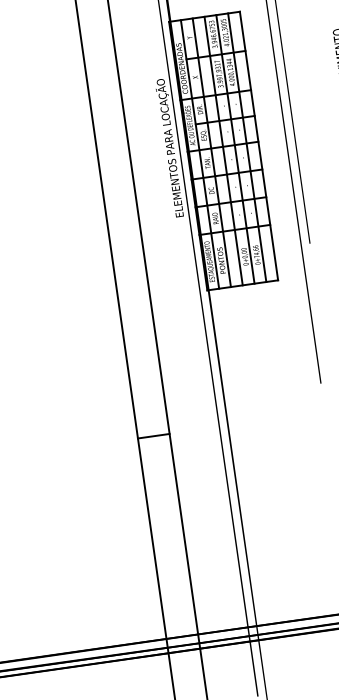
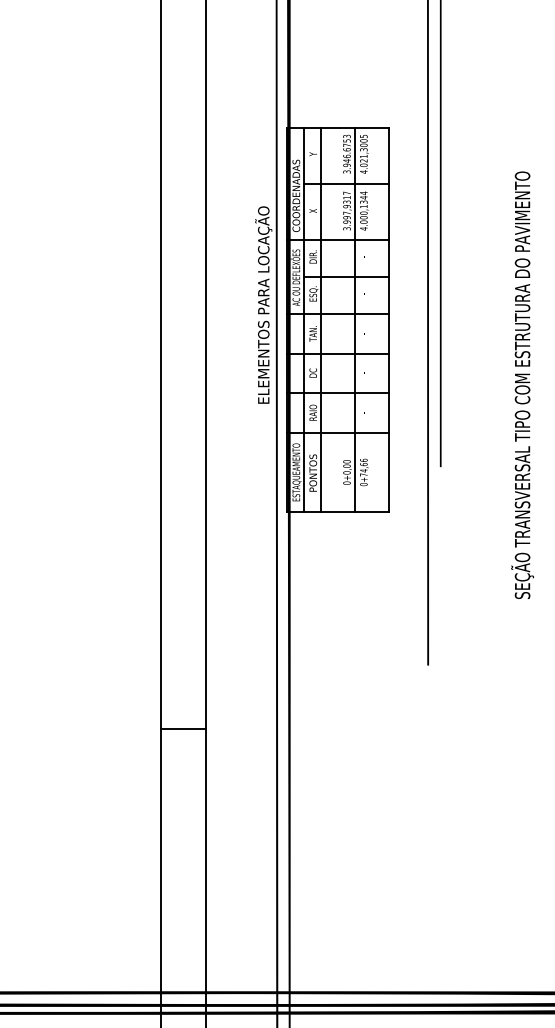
line: (246, 147) -> (371, 319), removed
line: (223, 150) -> (338, 319), removed
line: (153, 435) -> (182, 728), moved

